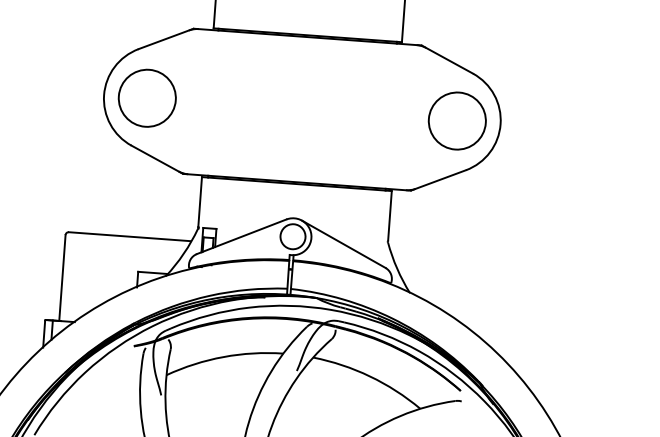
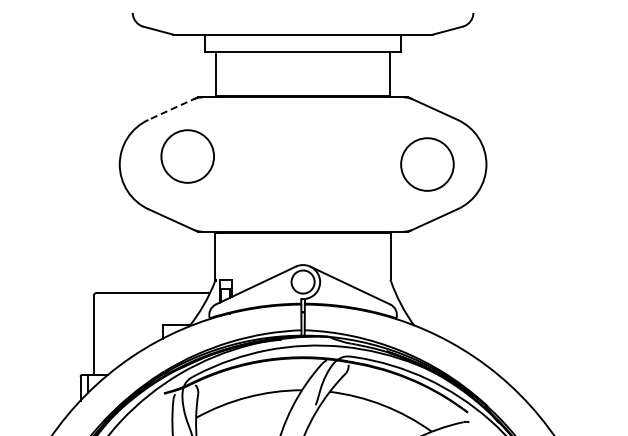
line: (165, 38) -> (172, 108), solid -> dashed
circle: (147, 98) -> (187, 156), moved
circle: (457, 121) -> (427, 164), moved

